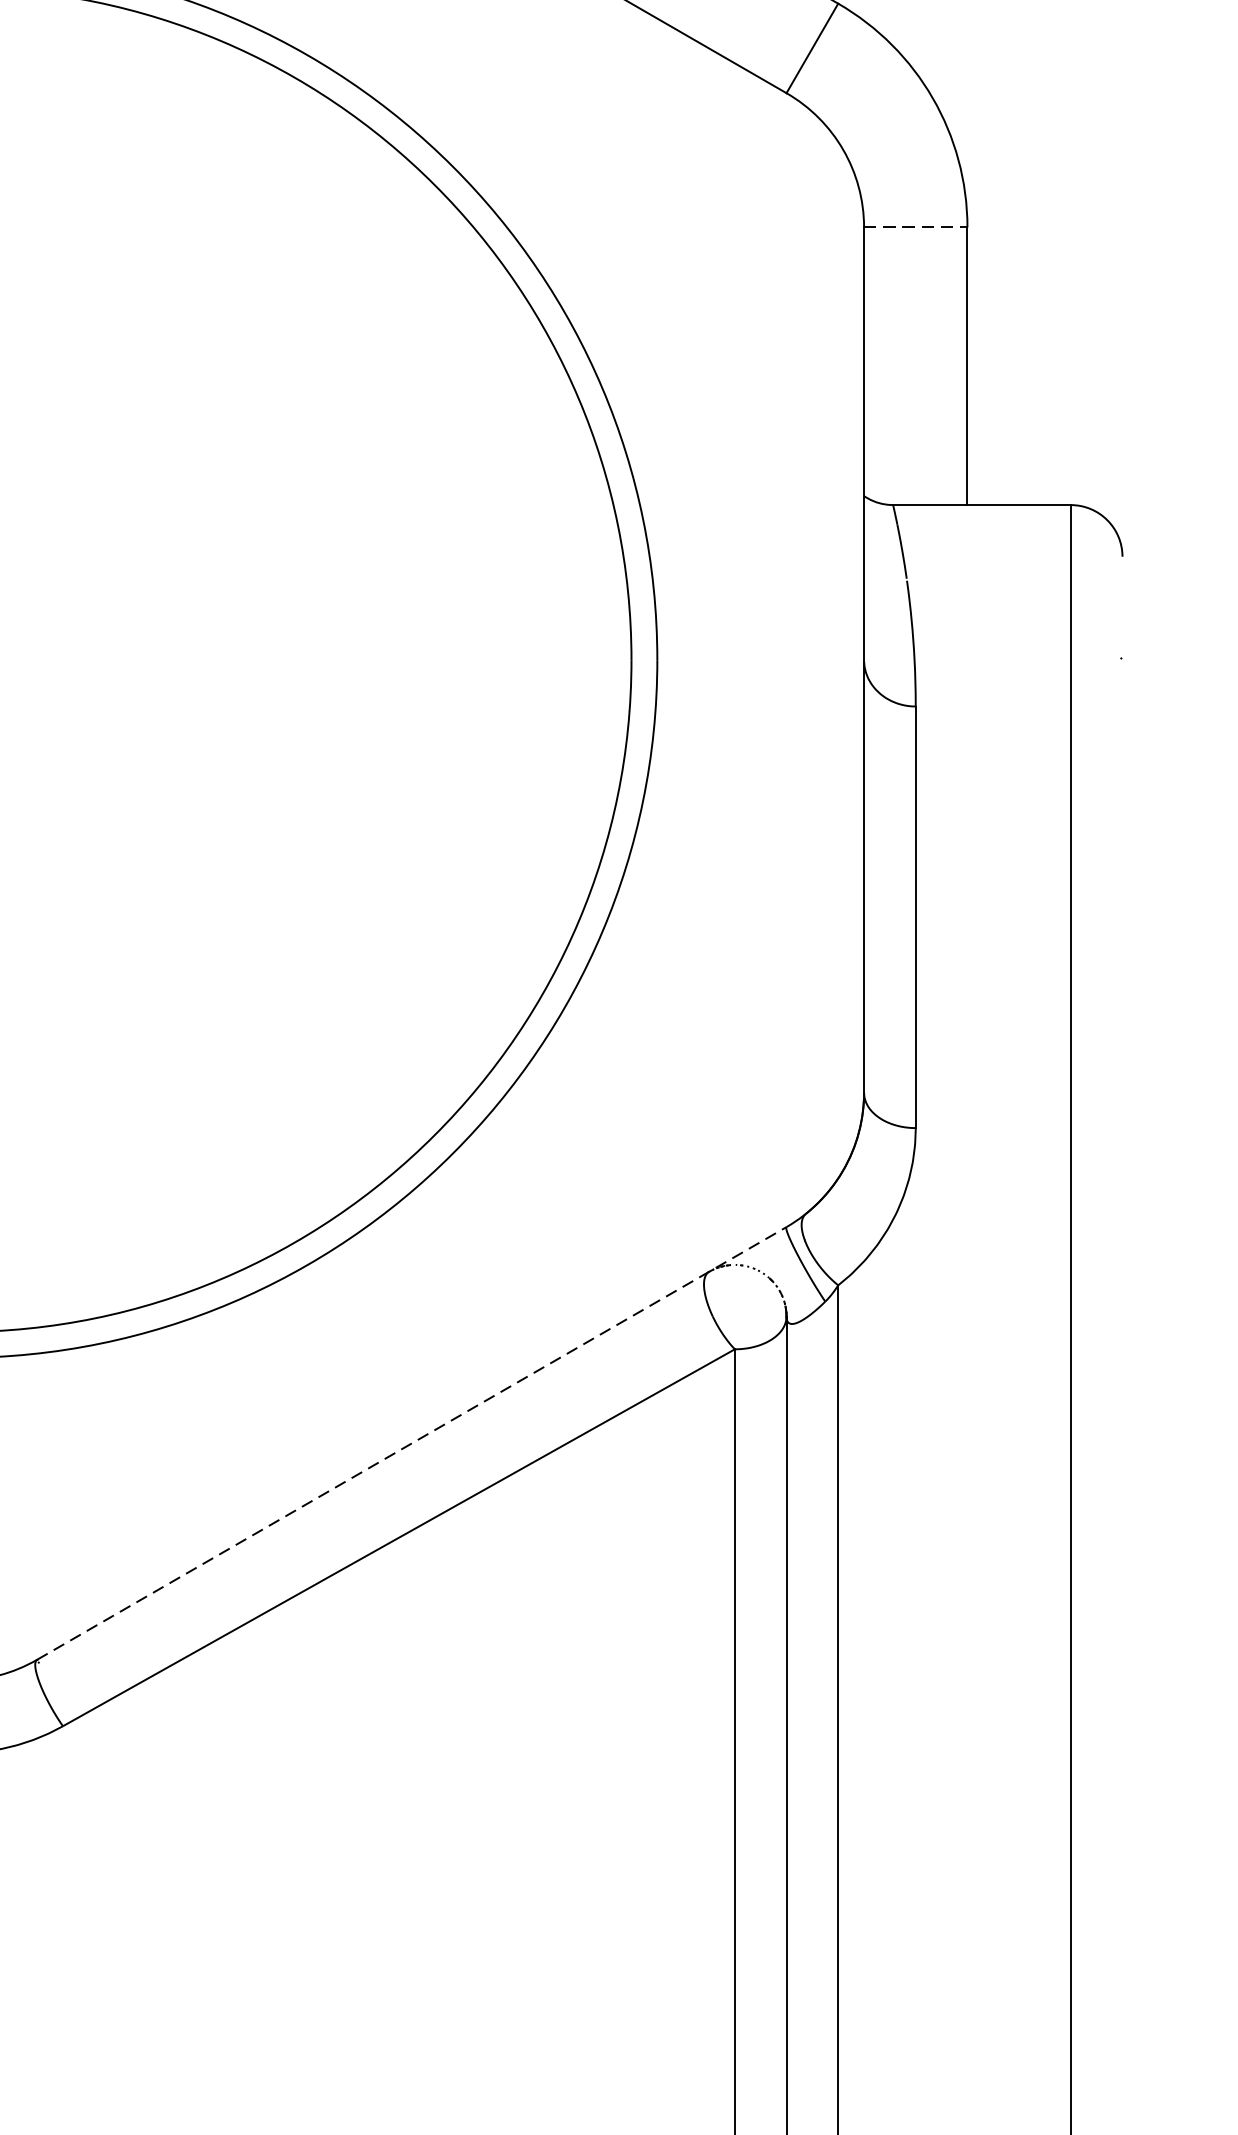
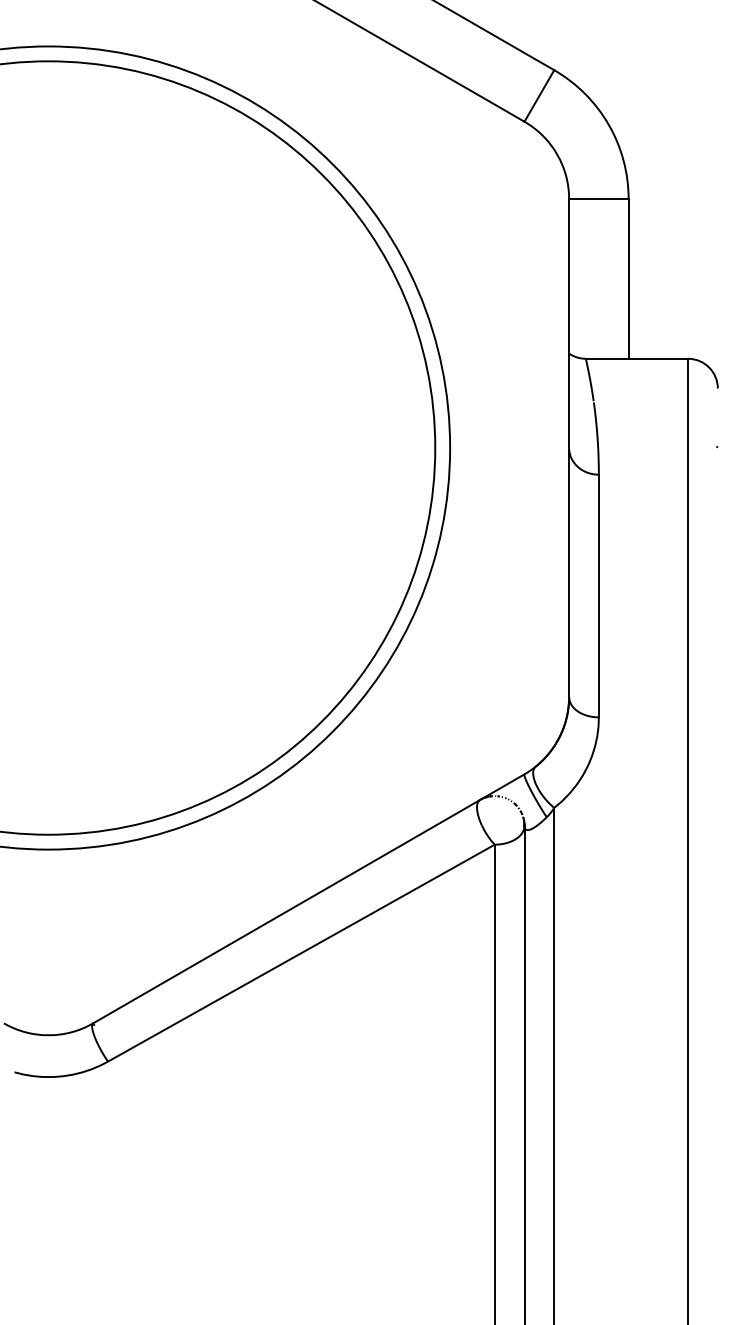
line: (915, 228) -> (598, 199), dashed -> solid
line: (412, 1442) -> (309, 898), dashed -> solid

